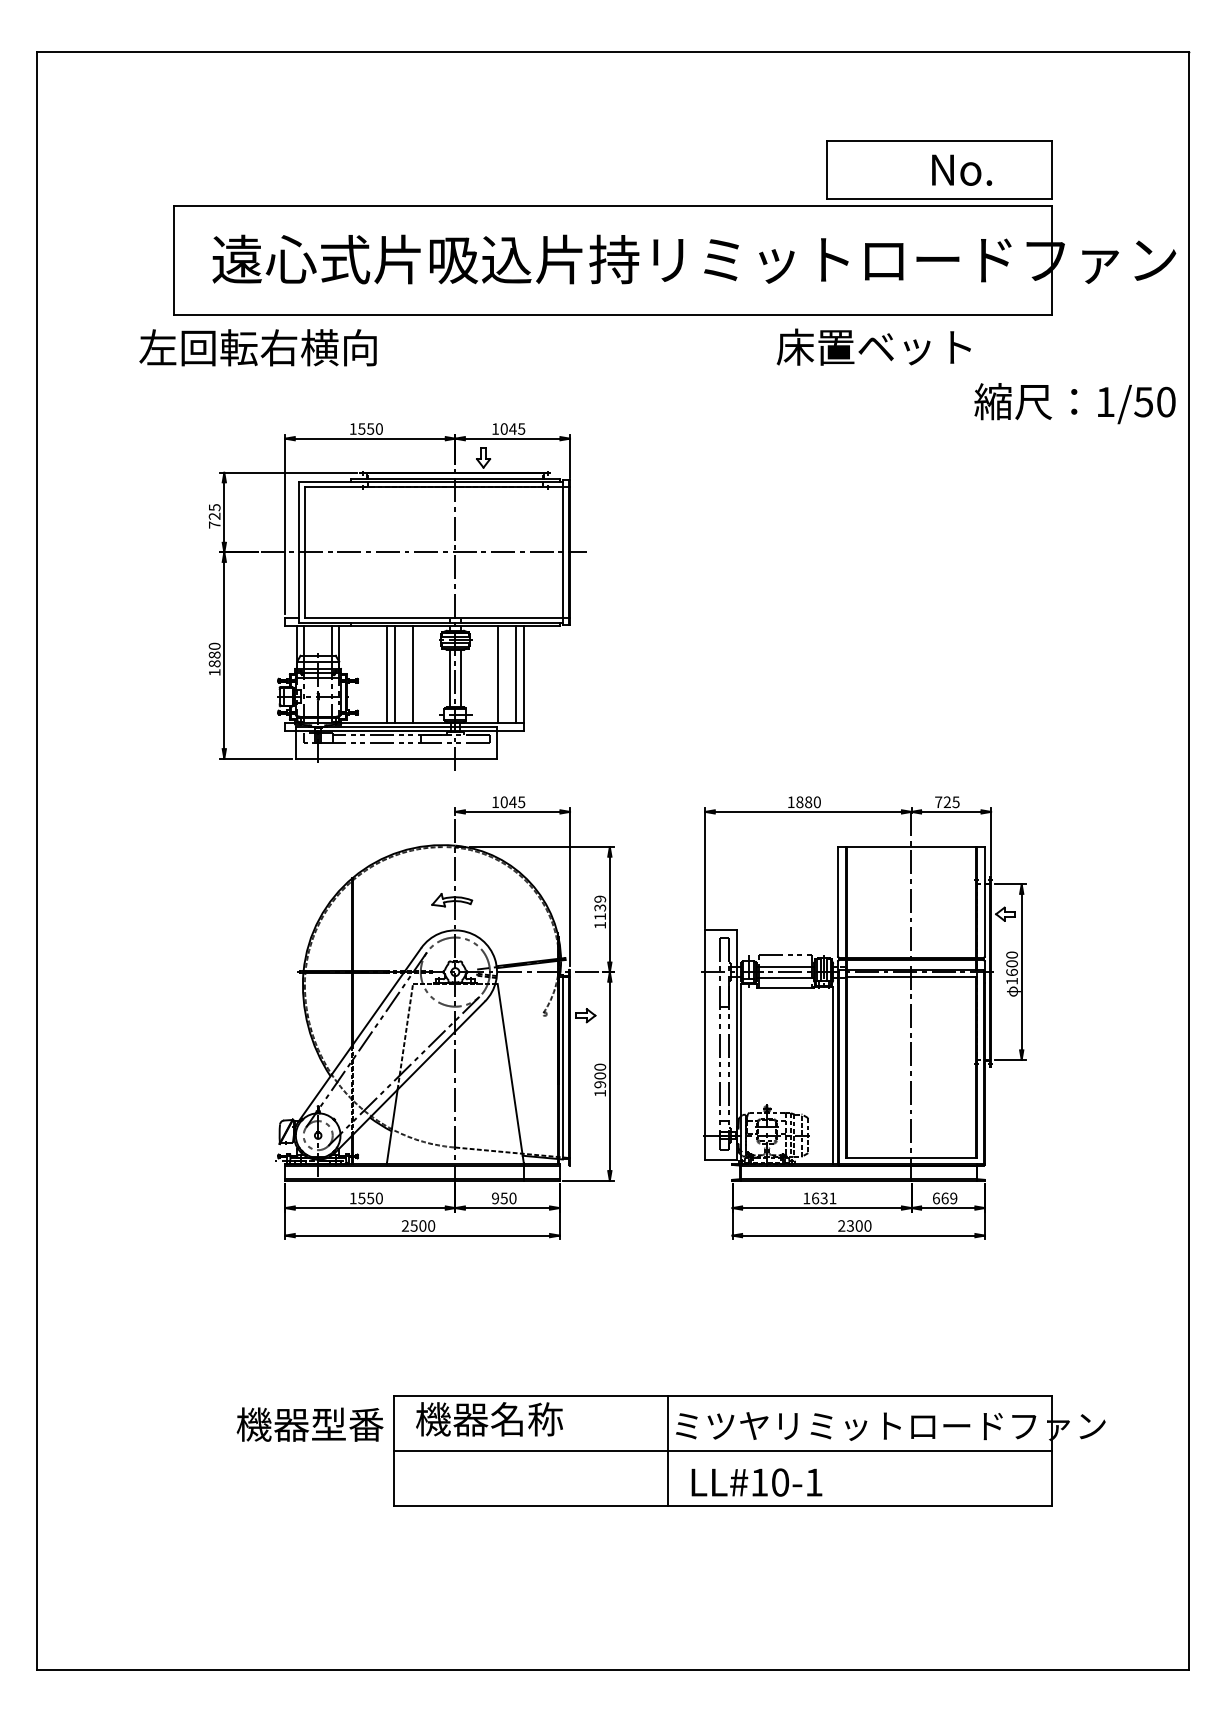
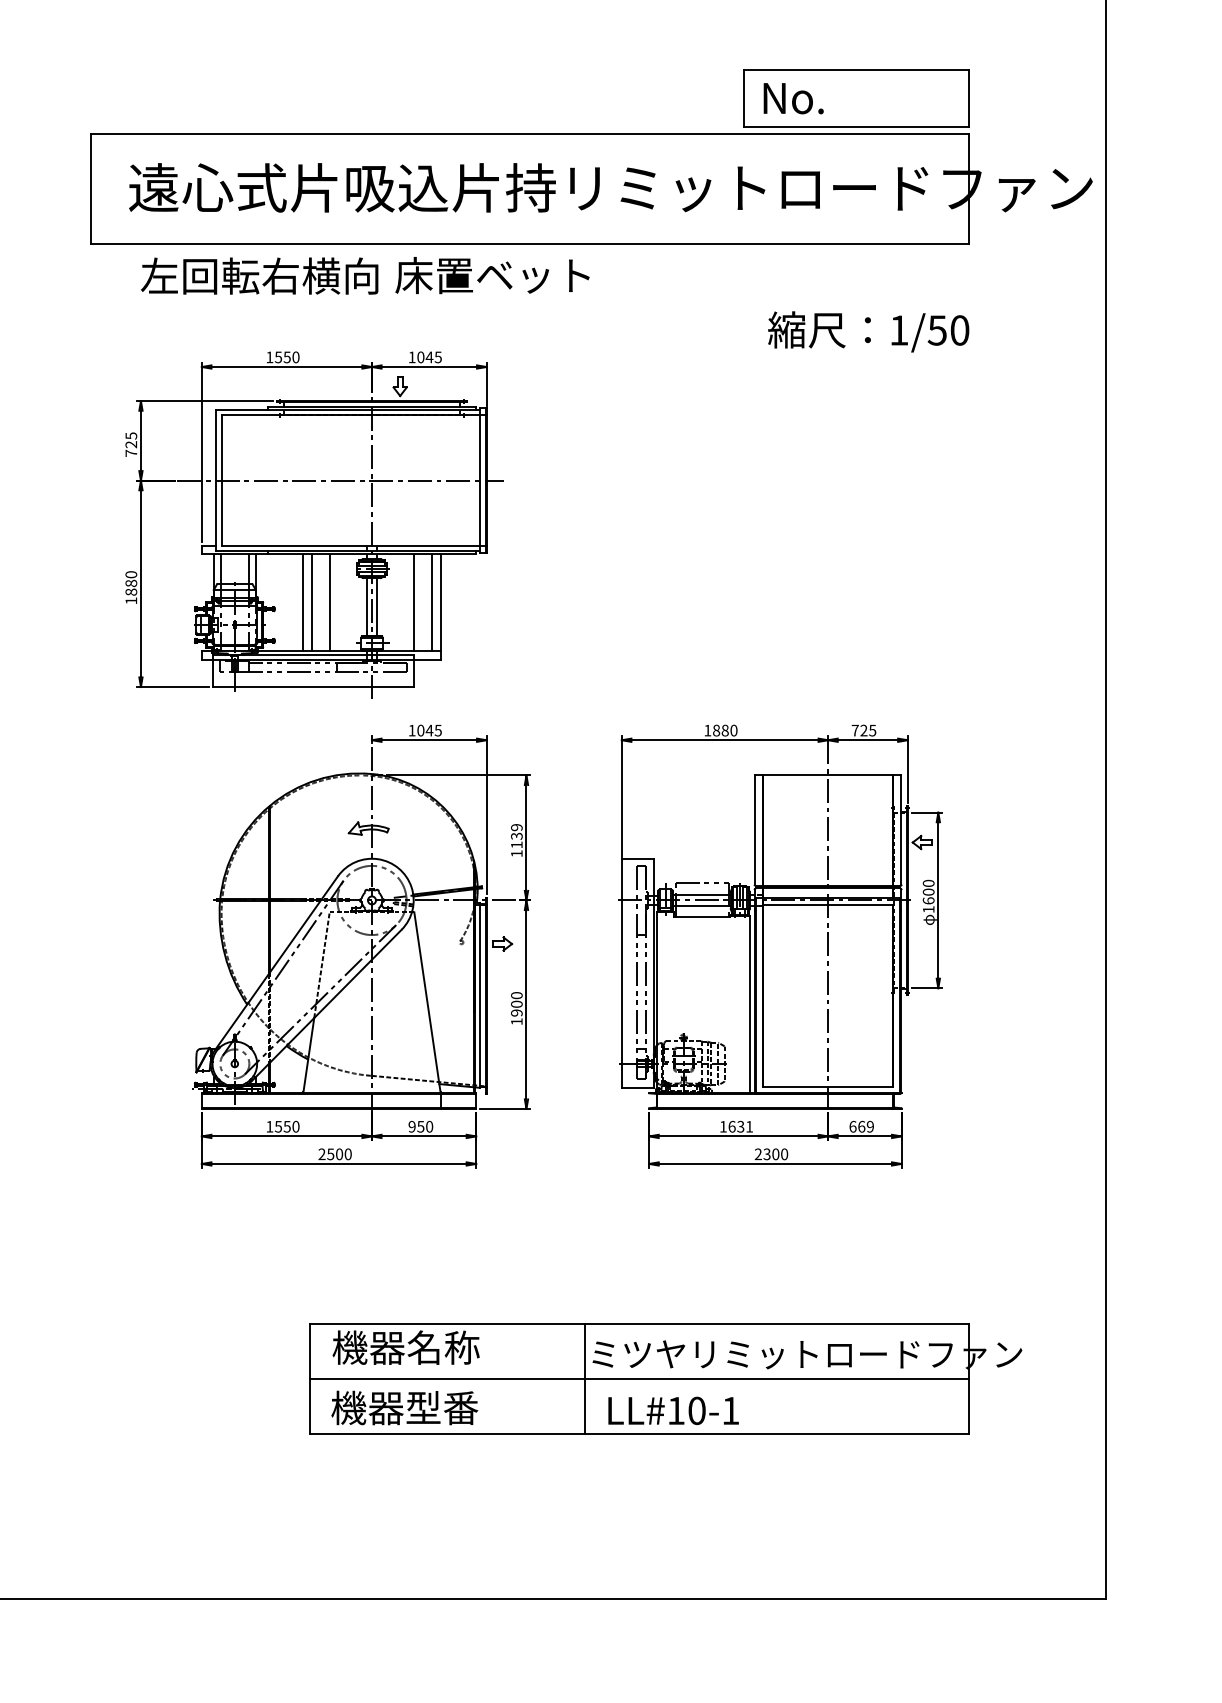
text: (962, 169) -> (794, 97), moved
text: (873, 346) -> (492, 274), moved
text: (257, 347) -> (259, 275), moved
text: (1074, 403) -> (868, 331), moved
text: (309, 1424) -> (404, 1407), moved

